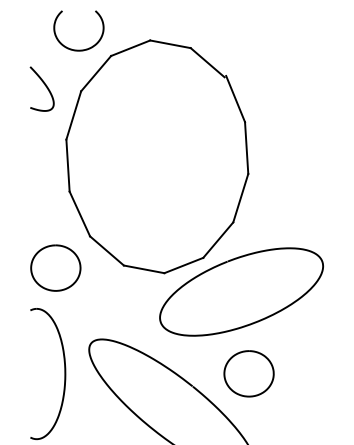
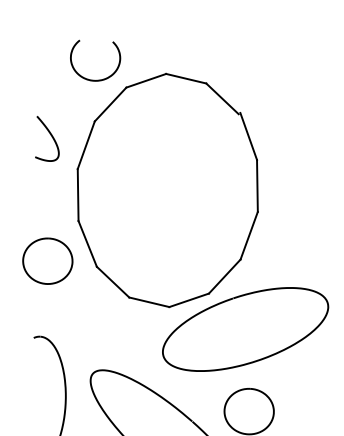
curve: (44, 85) -> (50, 135), moved
curve: (49, 247) -> (42, 240), moved

